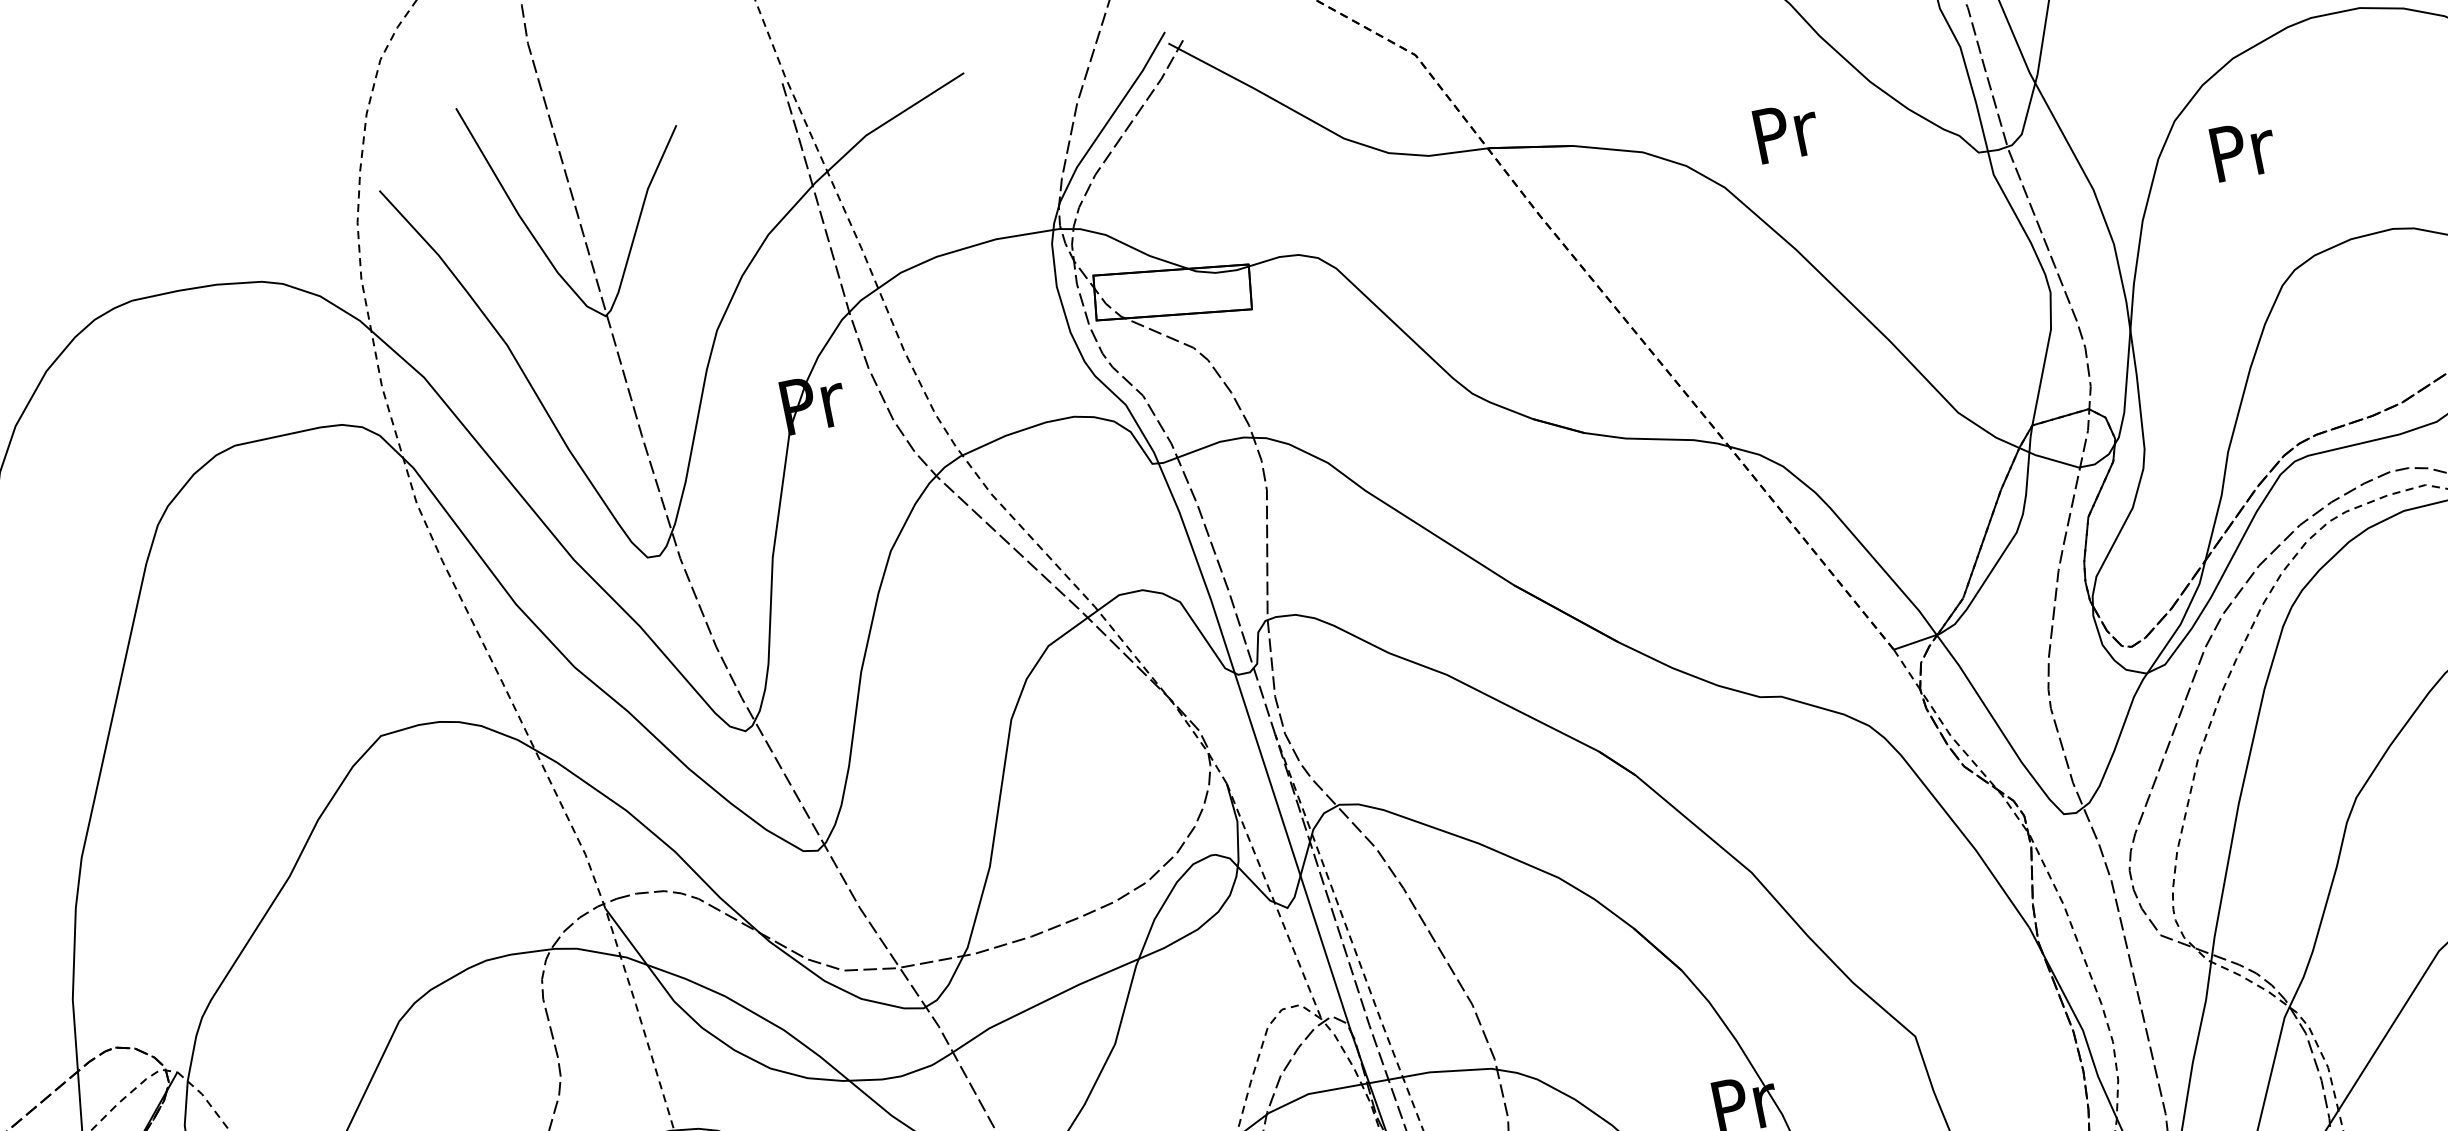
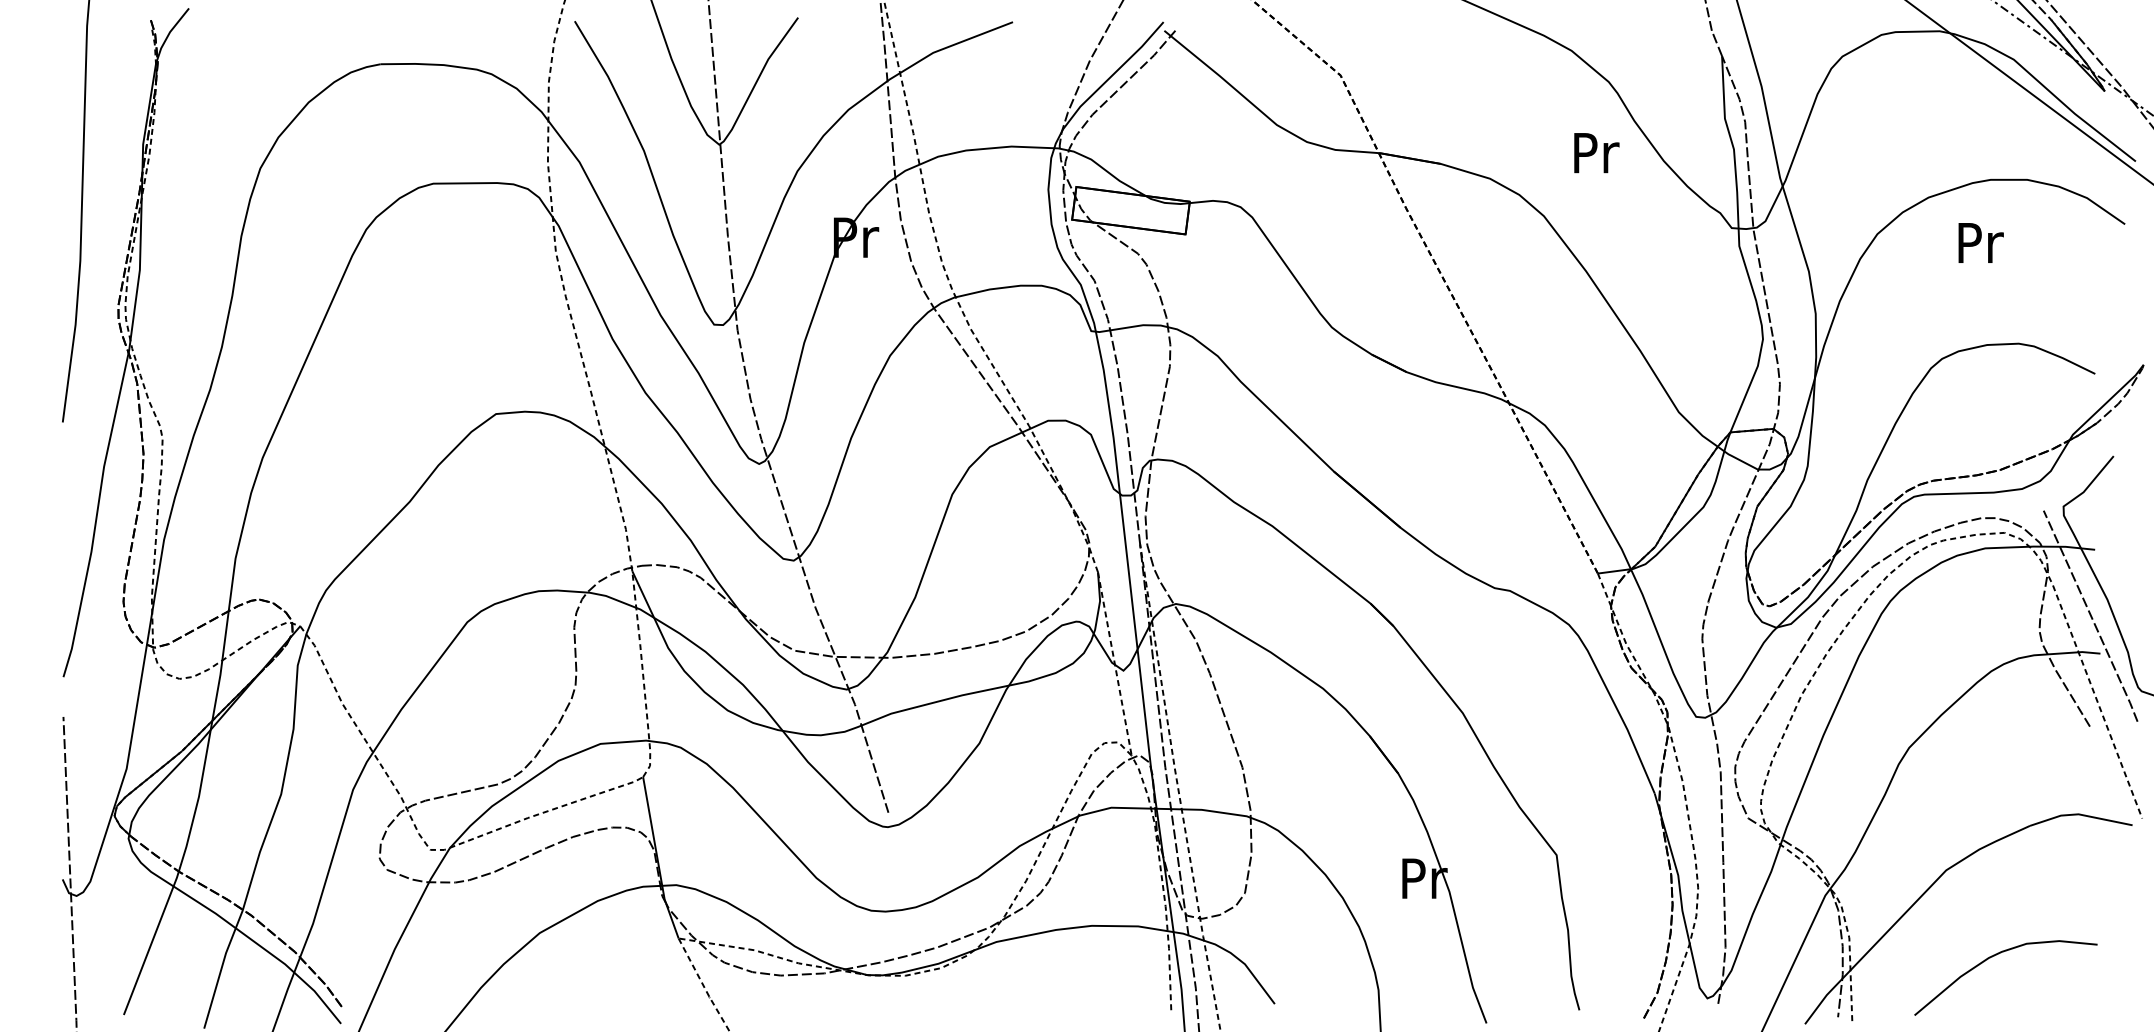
text: (1786, 132) -> (1596, 153), moved
text: (2242, 149) -> (1980, 242), moved

